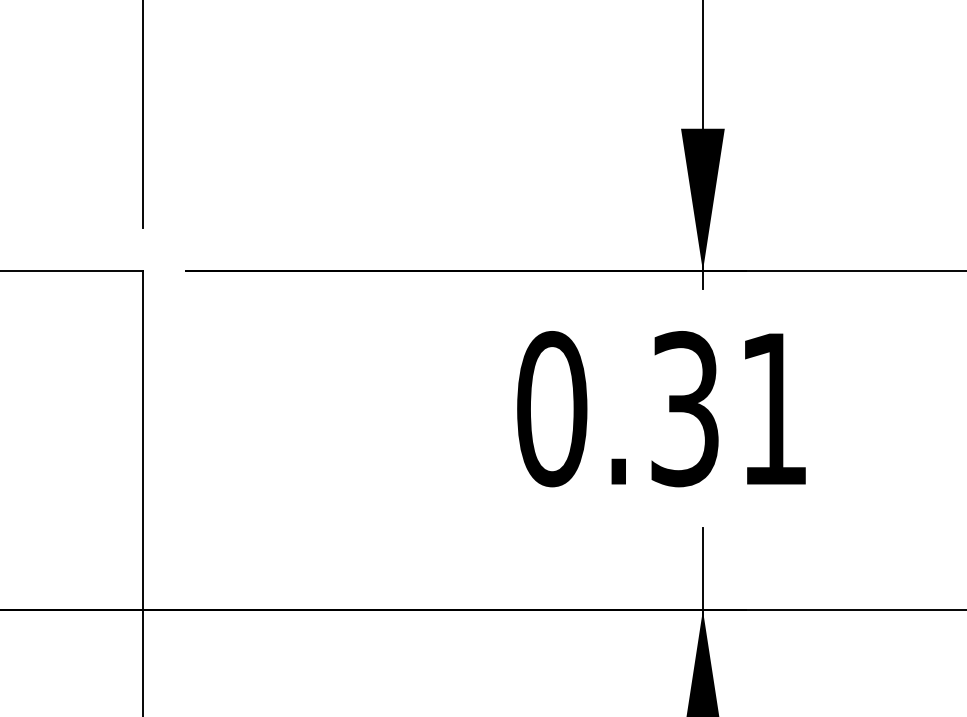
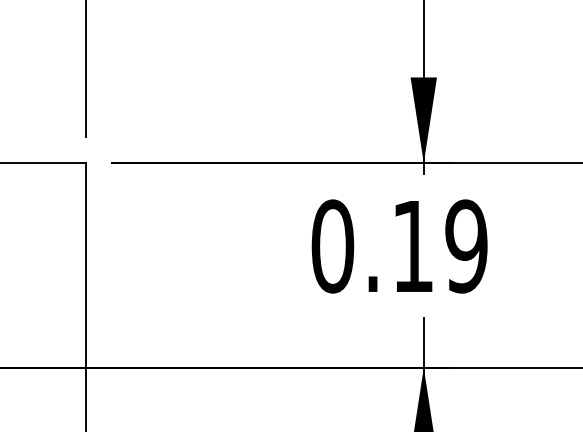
text: (728, 409) -> (439, 246), 0.31 -> 0.19

